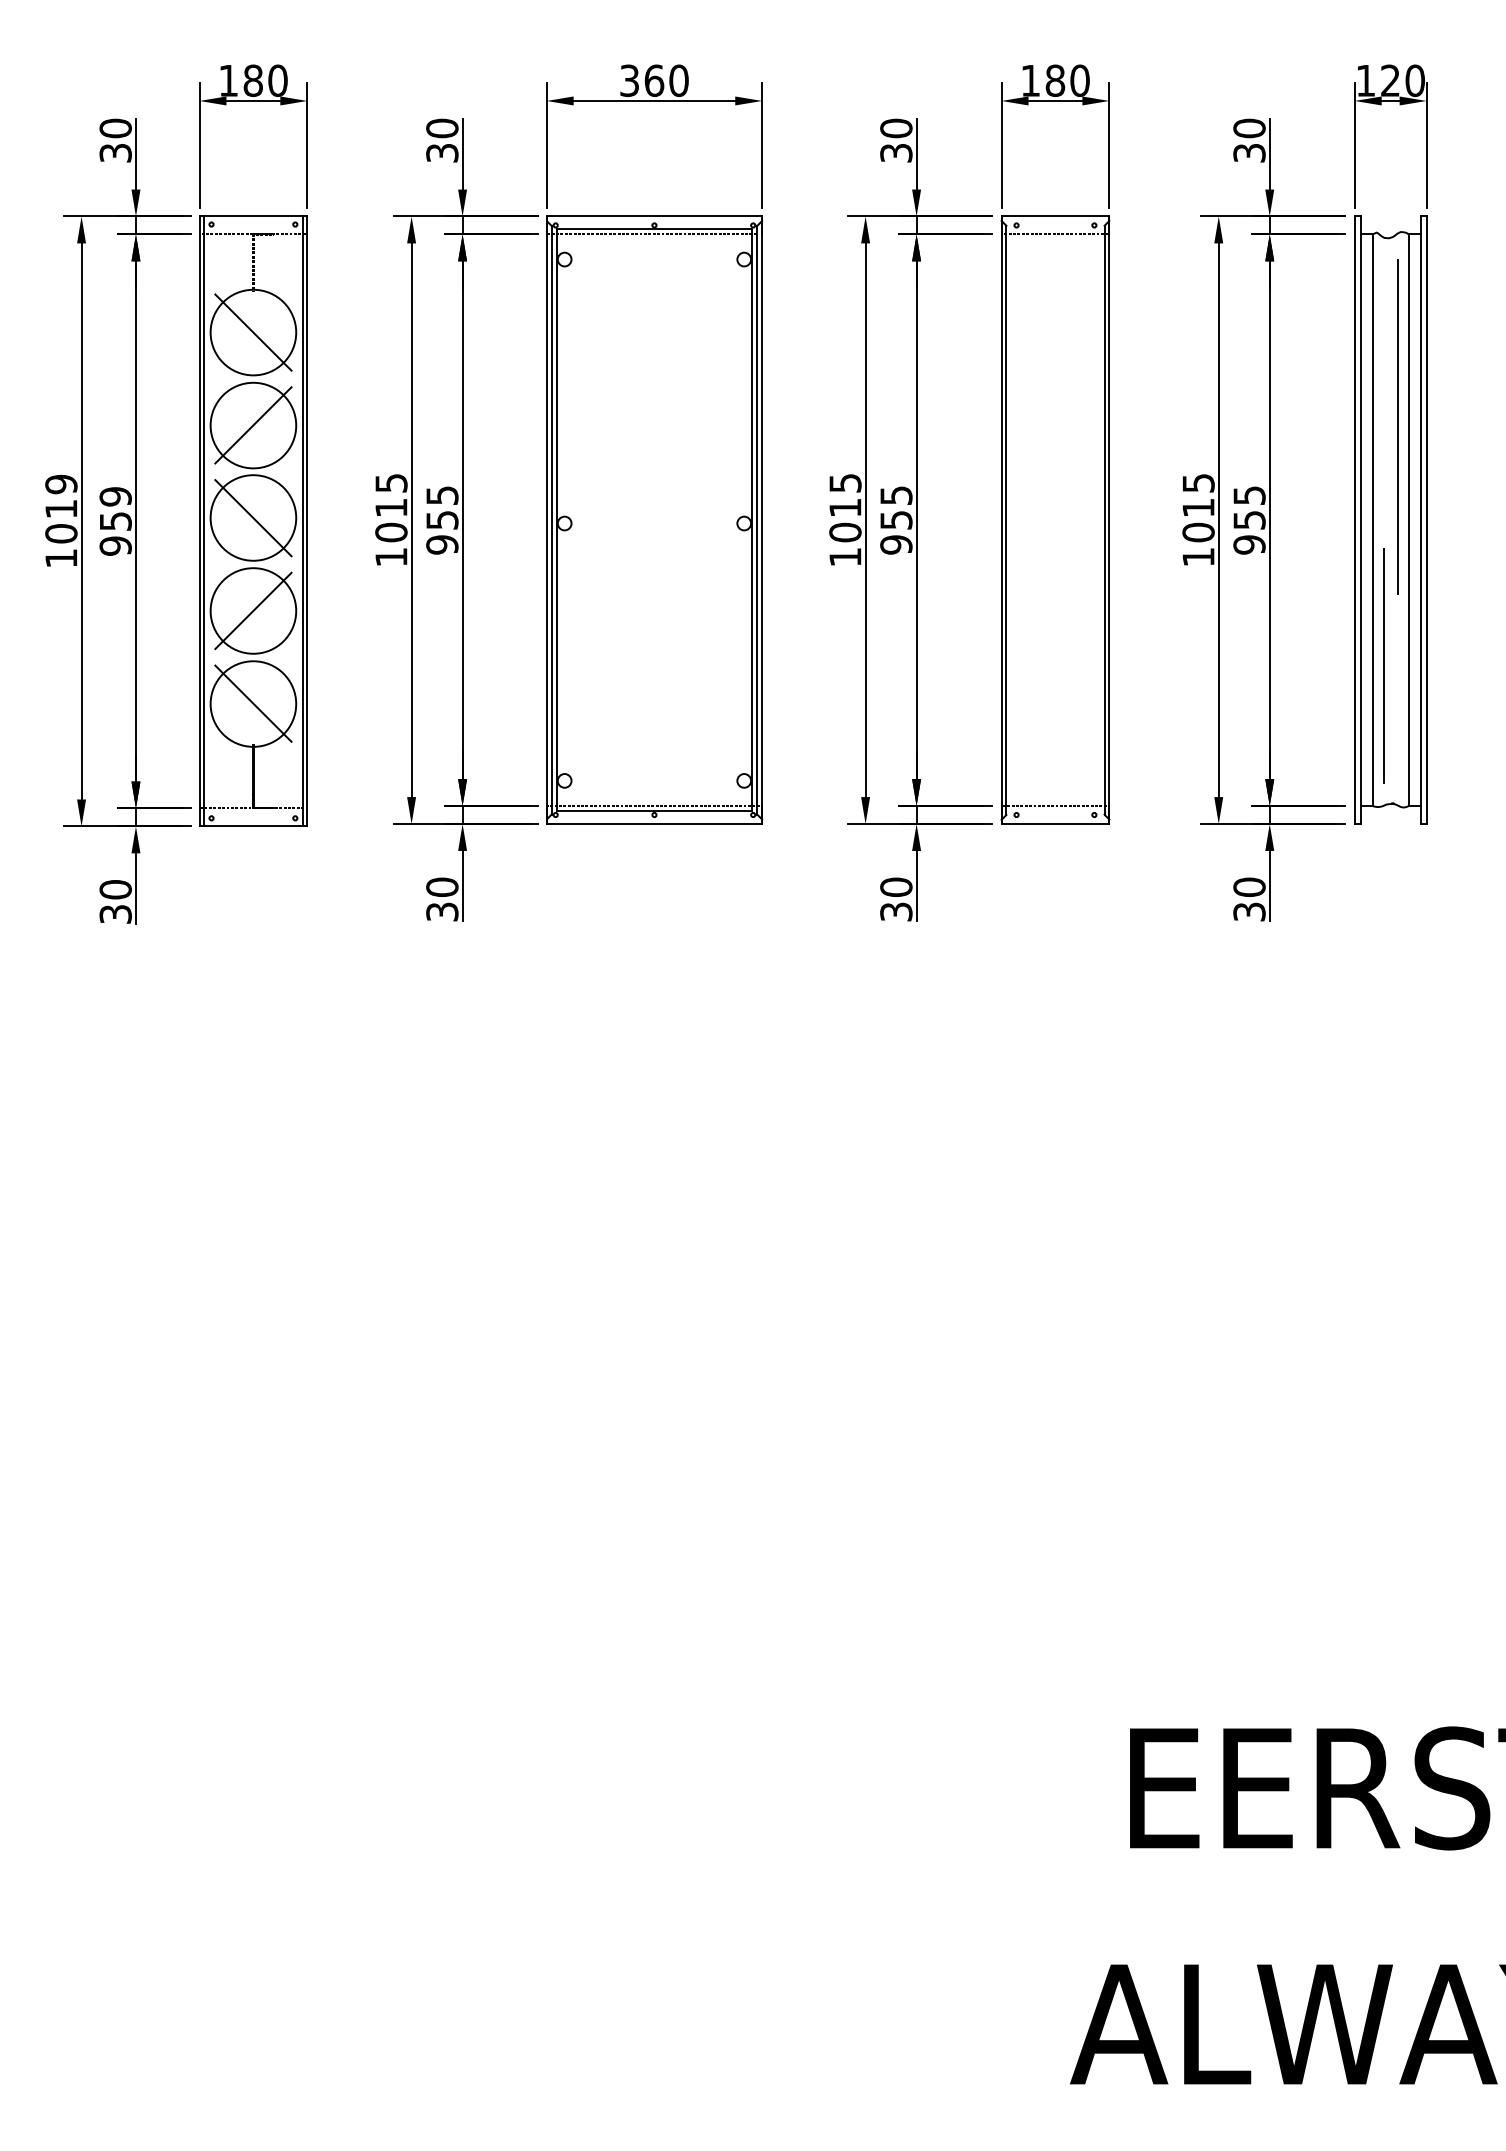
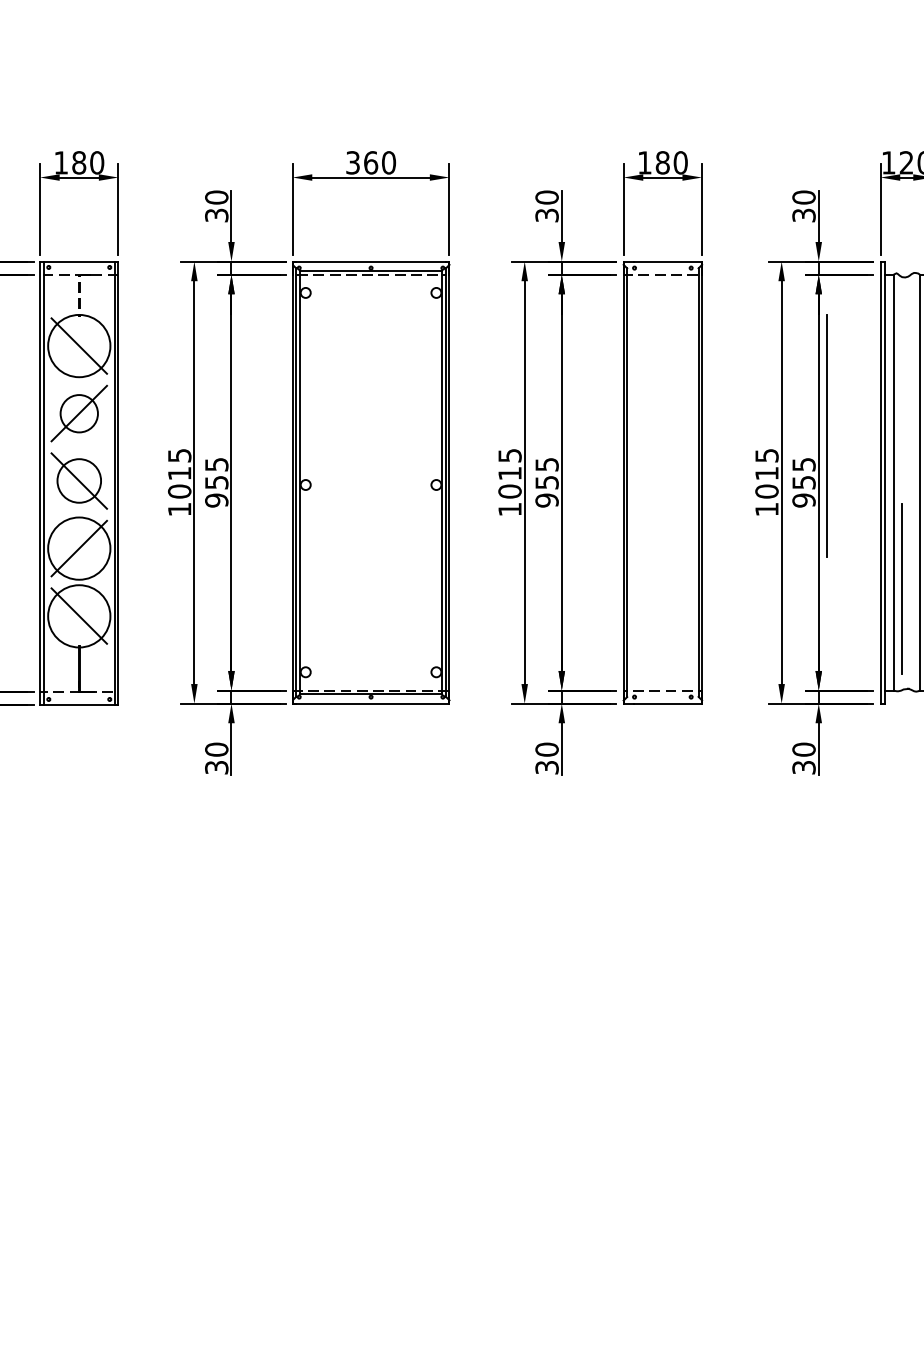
circle: (253, 425) -> (79, 413), size x0.6
line: (1397, 426) -> (826, 435), moved
circle: (253, 517) -> (79, 480), size x0.7

